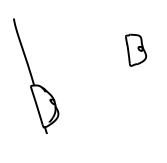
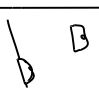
part: (136, 50) -> (79, 38), size x1.43

